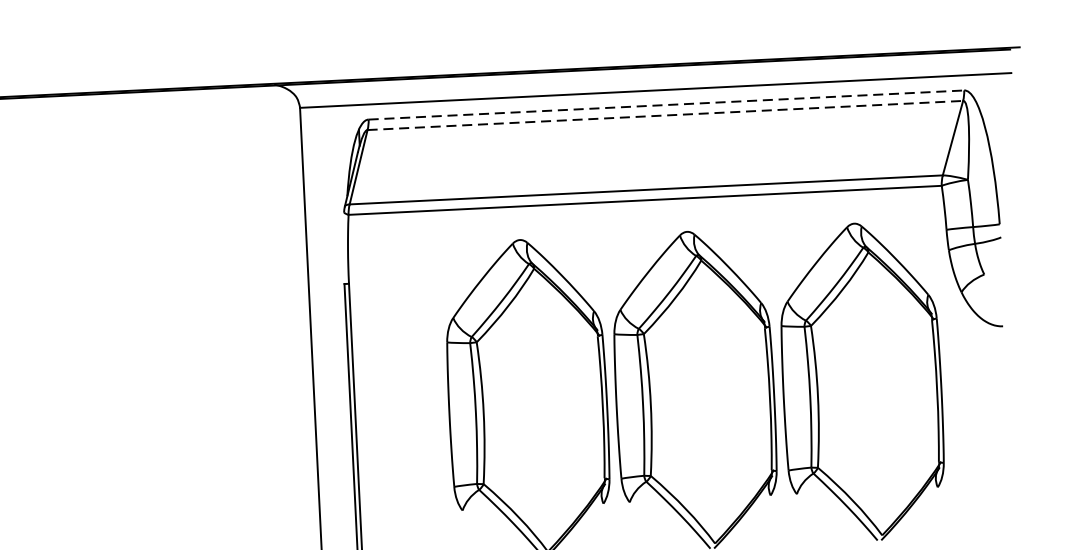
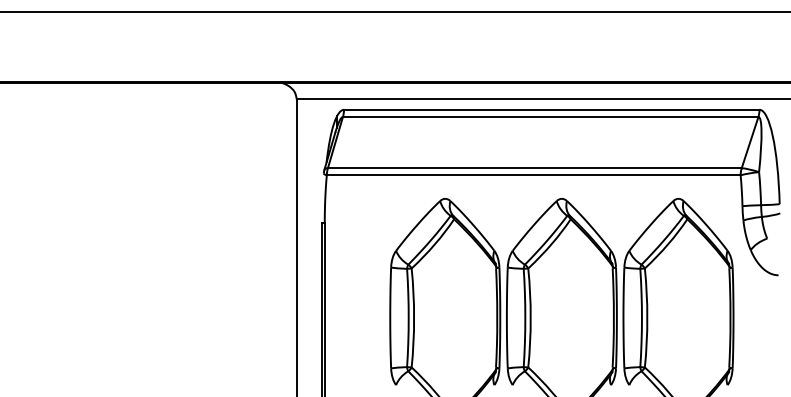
line: (666, 104) -> (551, 109), dashed -> solid
line: (665, 116) -> (550, 117), dashed -> solid

